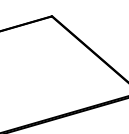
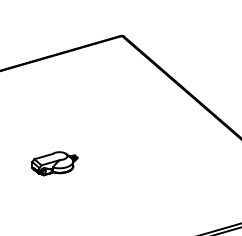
part: (20, 74) -> (53, 162), added

